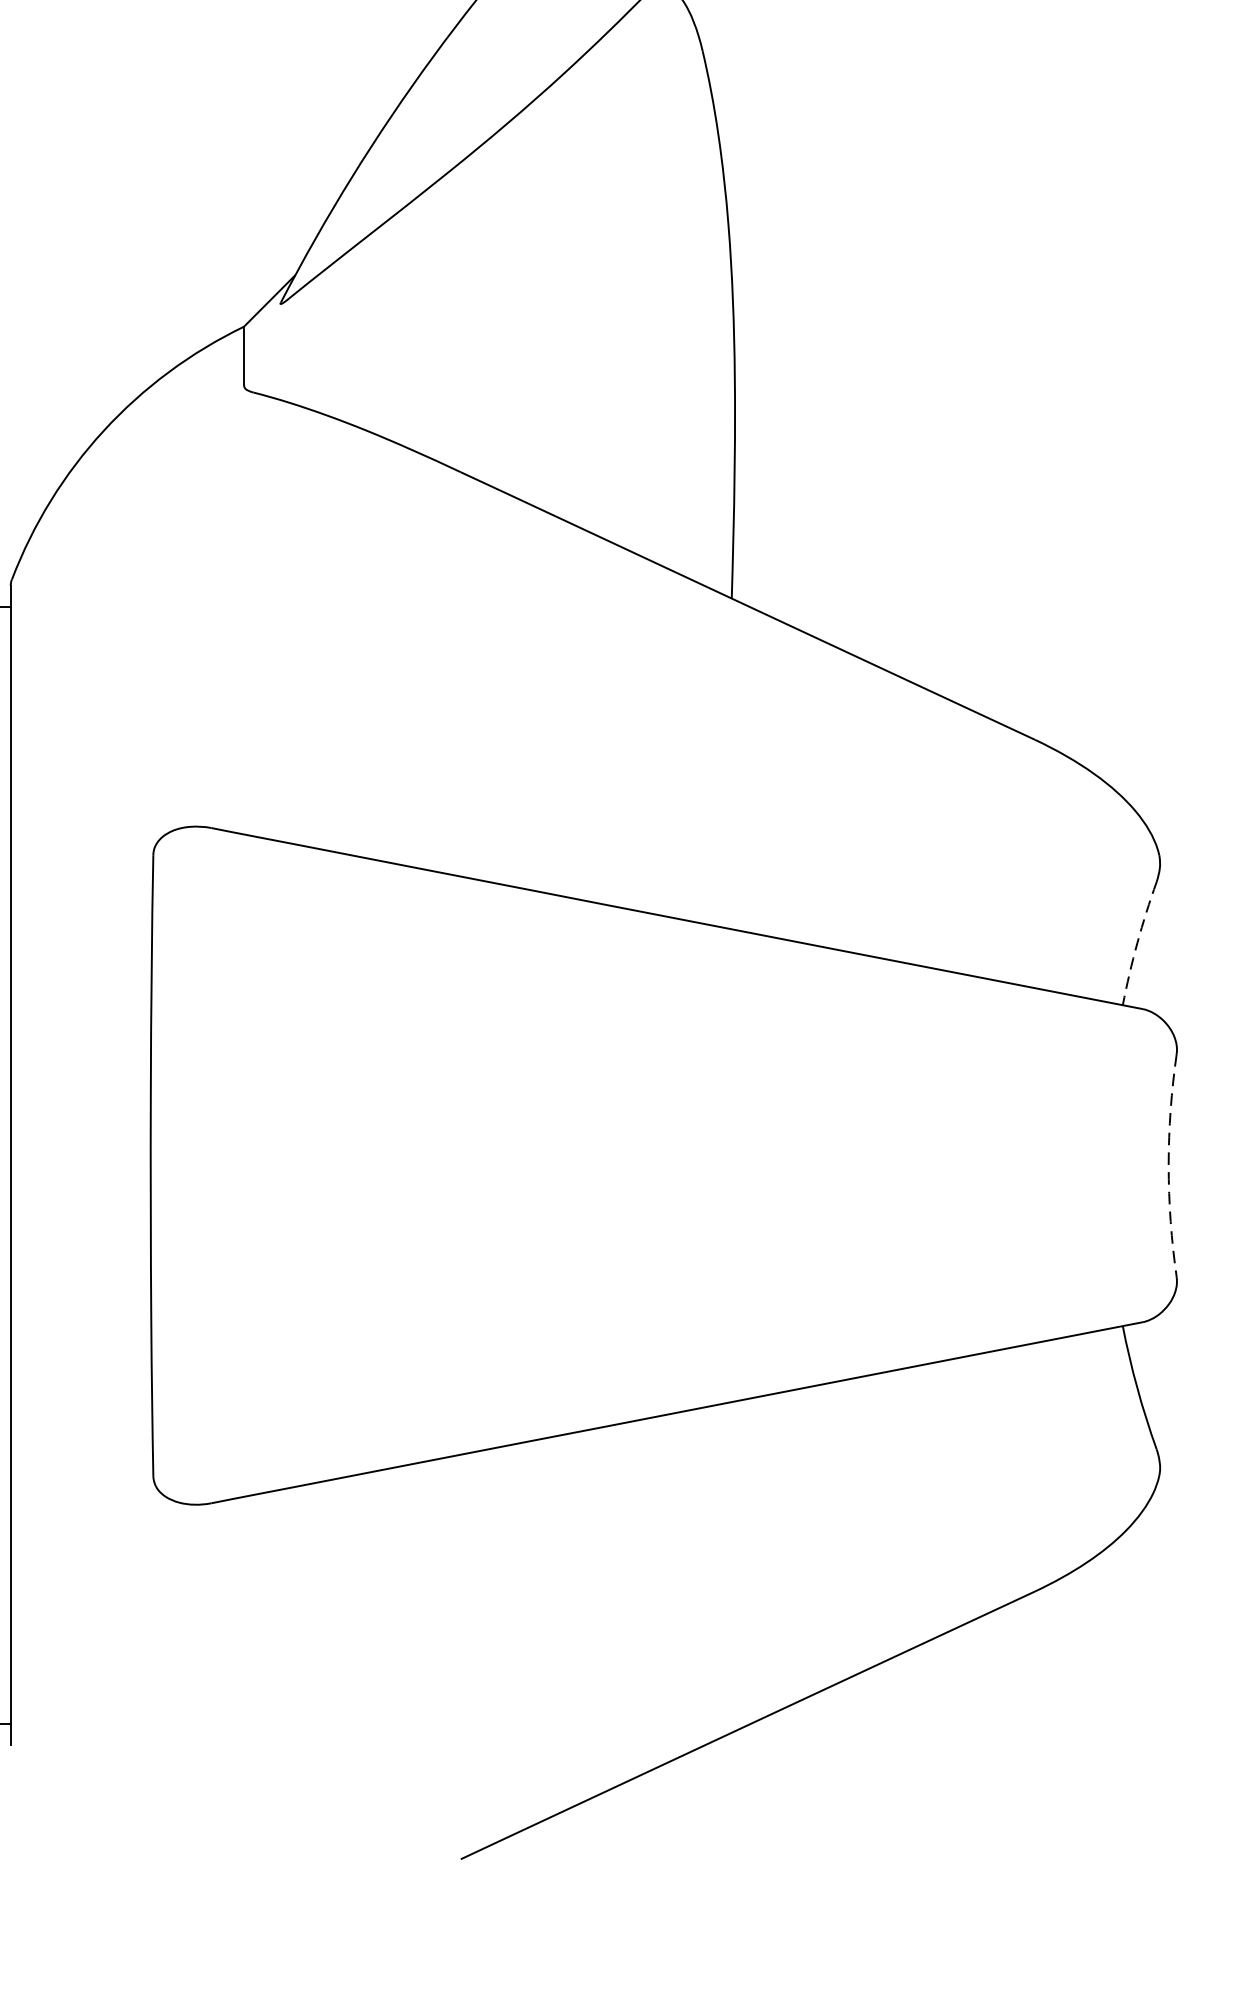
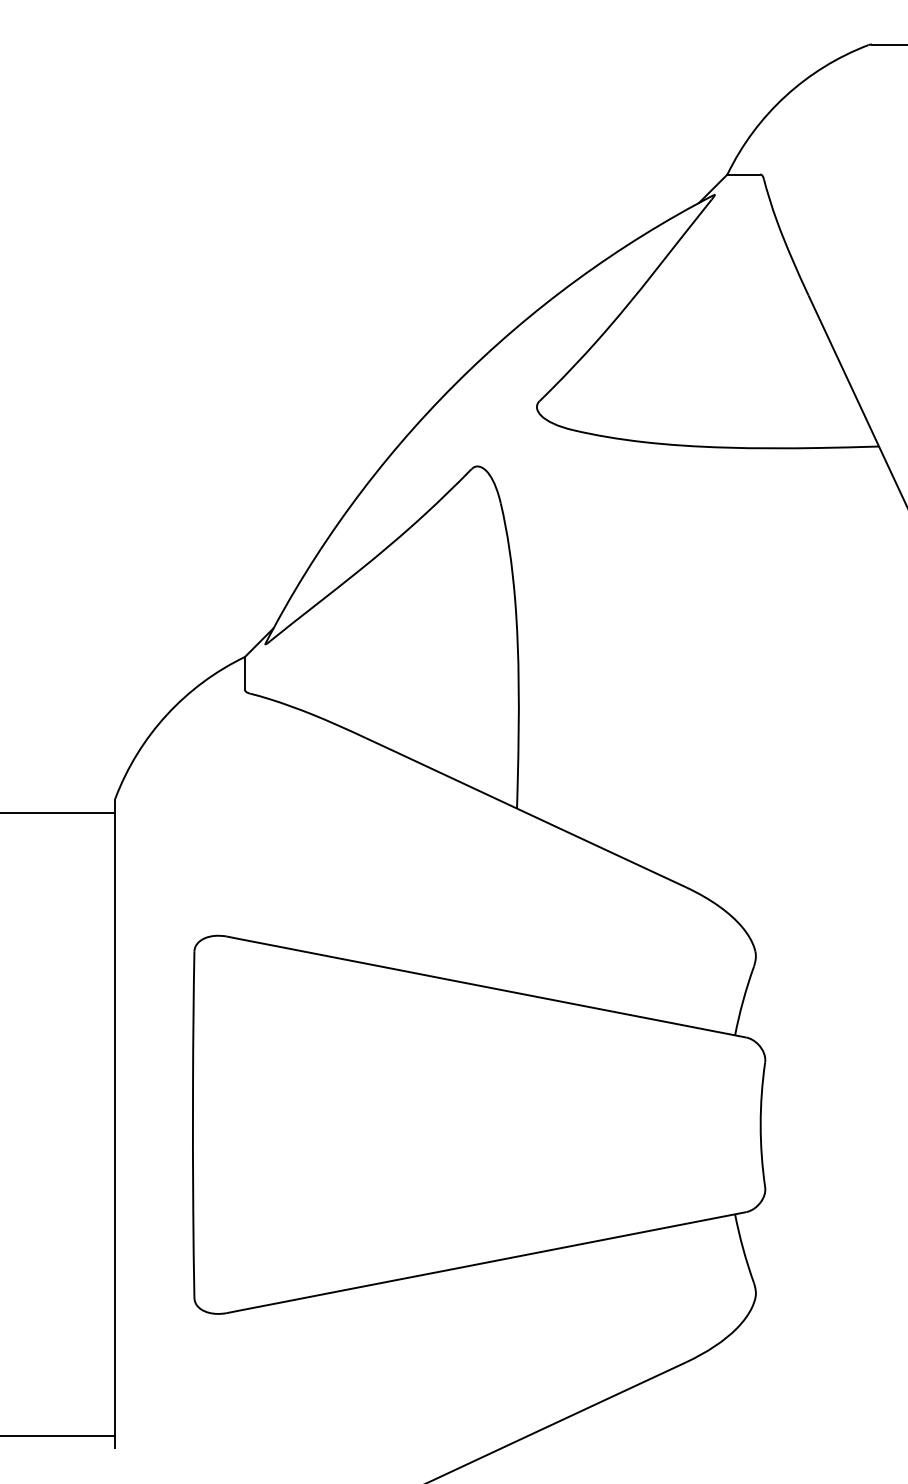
arc: (1137, 942) -> (743, 1000), dashed -> solid
arc: (1168, 1165) -> (760, 1124), dashed -> solid

